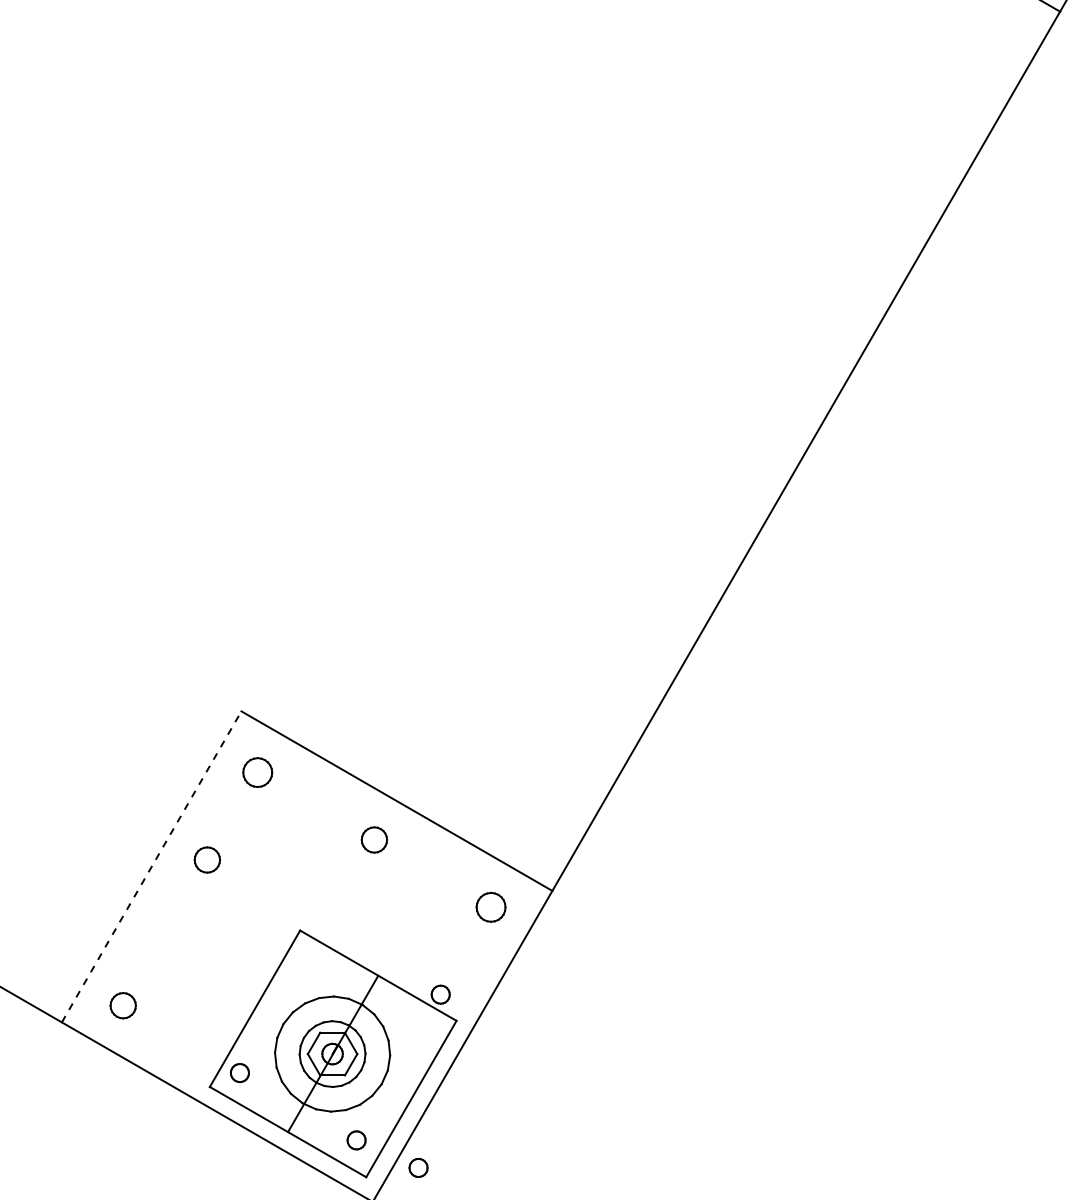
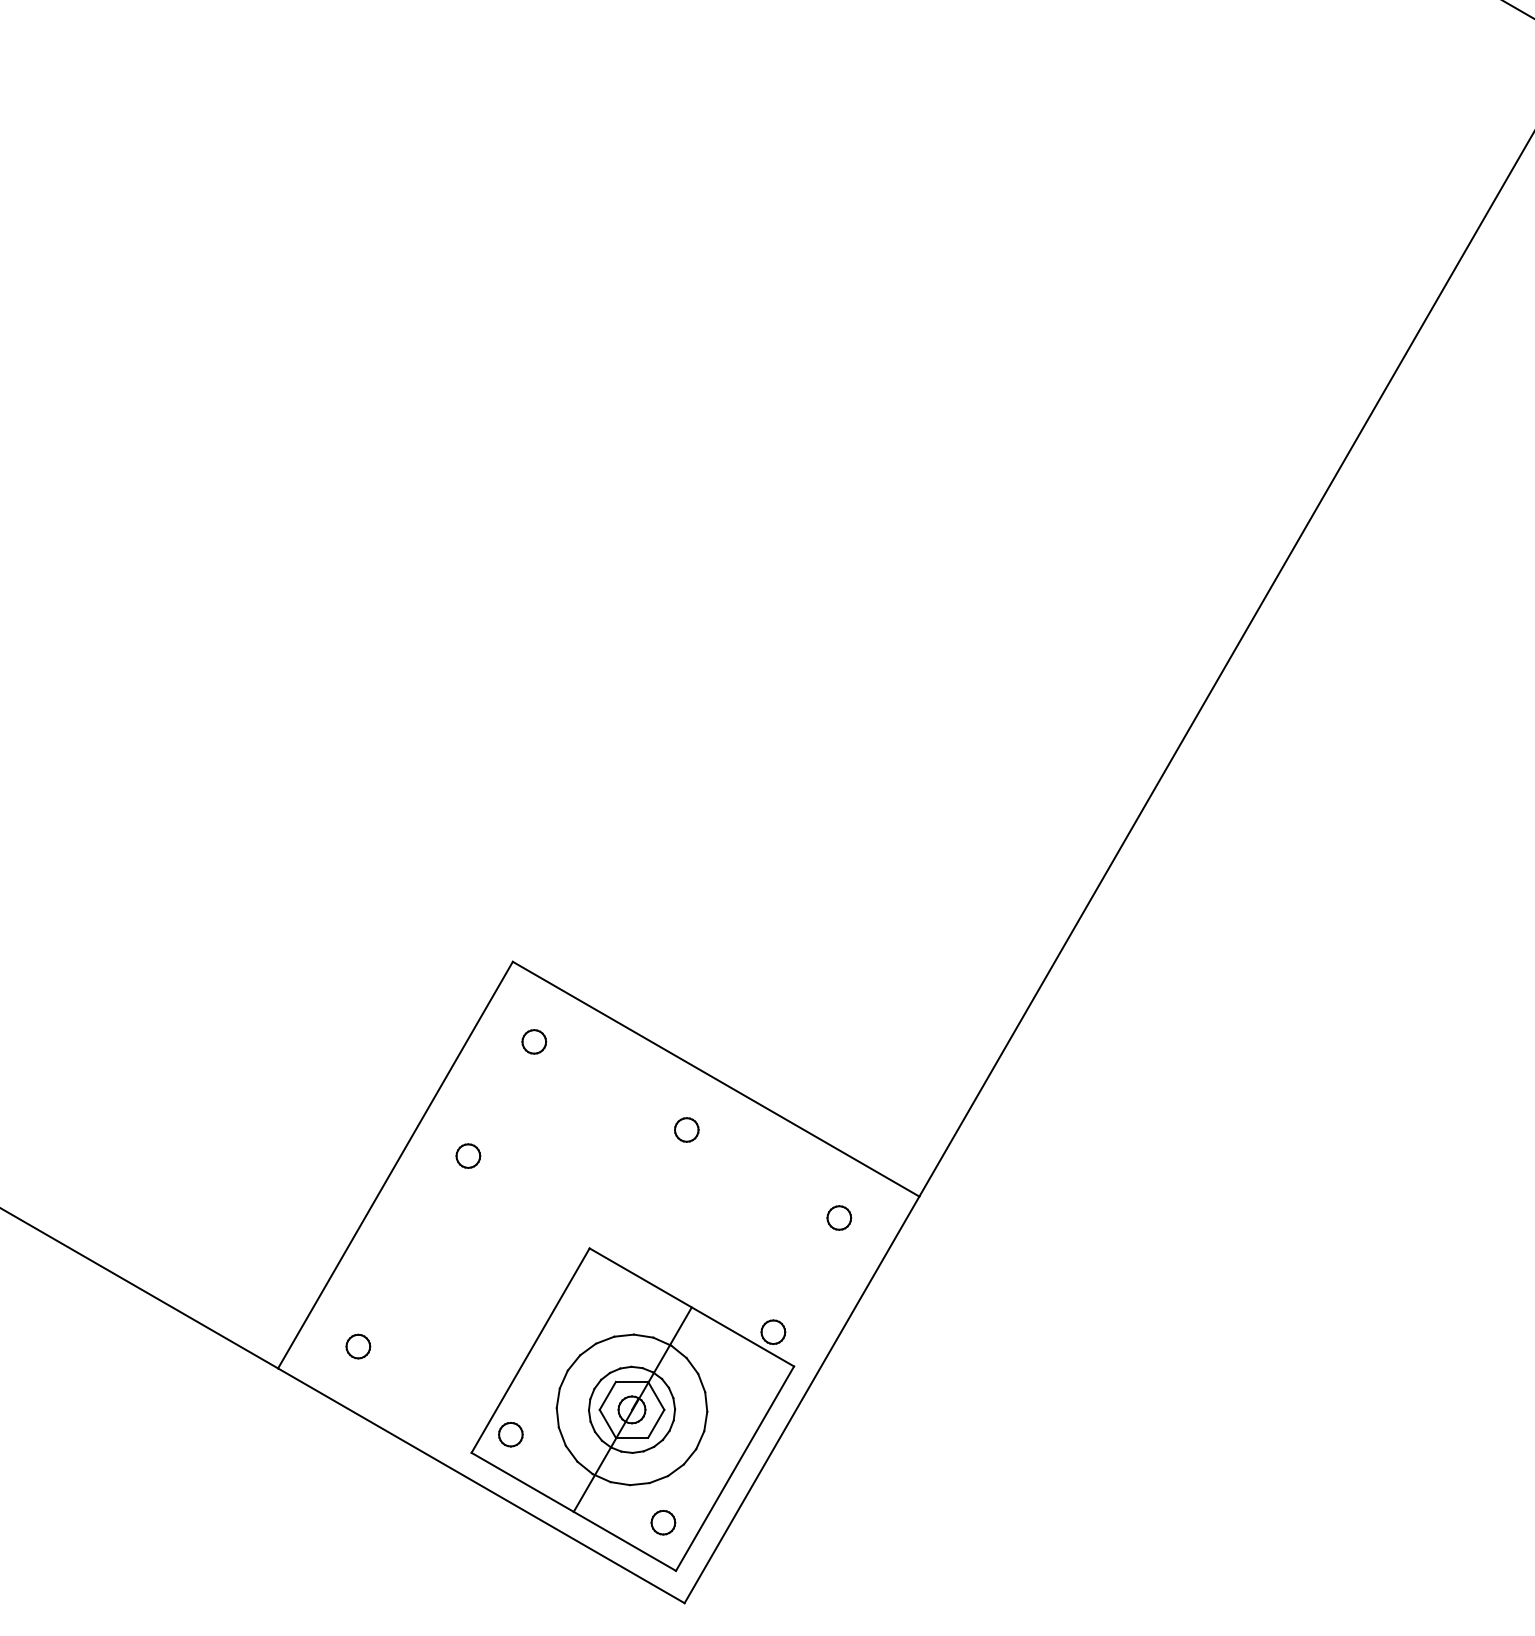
part: (258, 772) -> (534, 1041), size x0.62
part: (374, 839) -> (686, 1129), size x0.71
part: (207, 859) -> (468, 1155), size x0.71
line: (151, 867) -> (395, 1165), dashed -> solid
part: (491, 906) -> (839, 1217), size x0.62
part: (123, 1005) -> (358, 1346), size x0.71
part: (418, 1167) -> (744, 1558), removed

